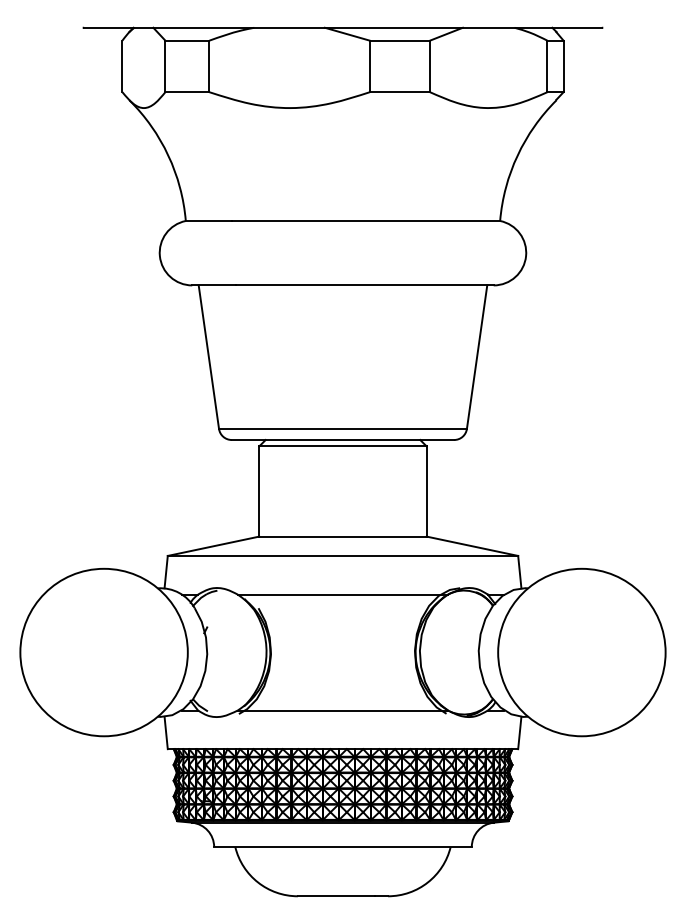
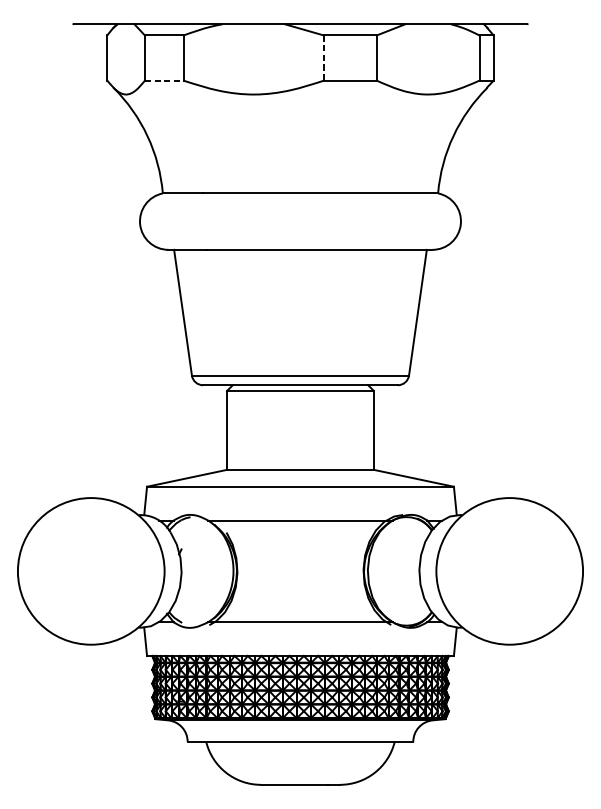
line: (369, 66) -> (323, 58), solid -> dashed
line: (187, 92) -> (164, 80), solid -> dashed

